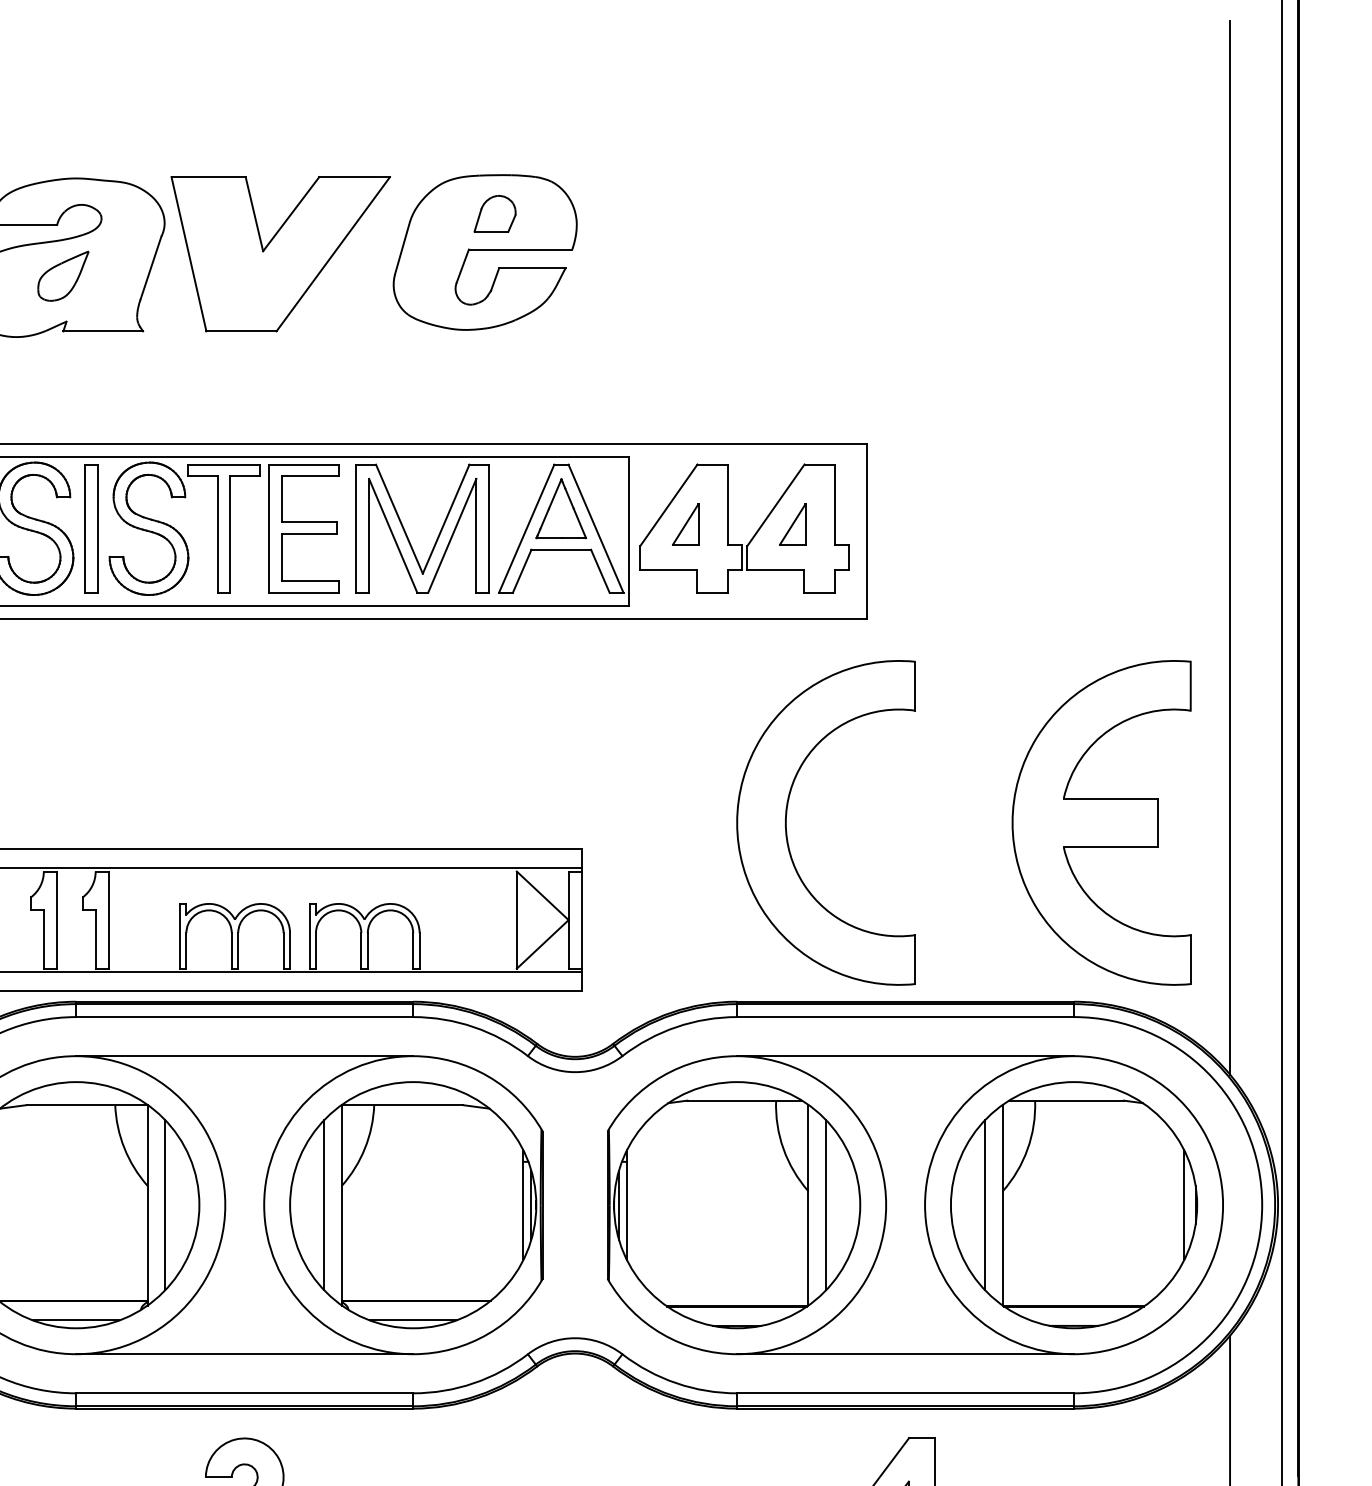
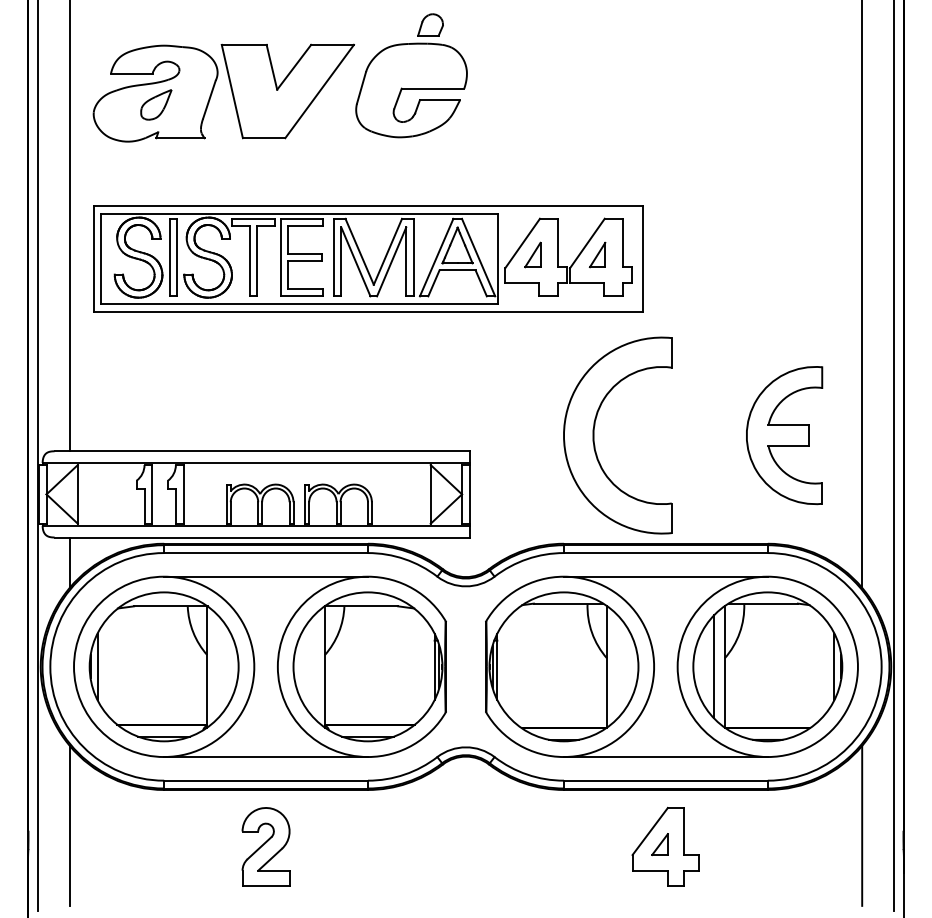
part: (495, 212) -> (430, 24), moved
part: (1101, 822) -> (784, 435), size x0.7
line: (164, 1204) -> (217, 666), removed
line: (324, 1204) -> (314, 666), removed
line: (825, 1204) -> (617, 666), removed

